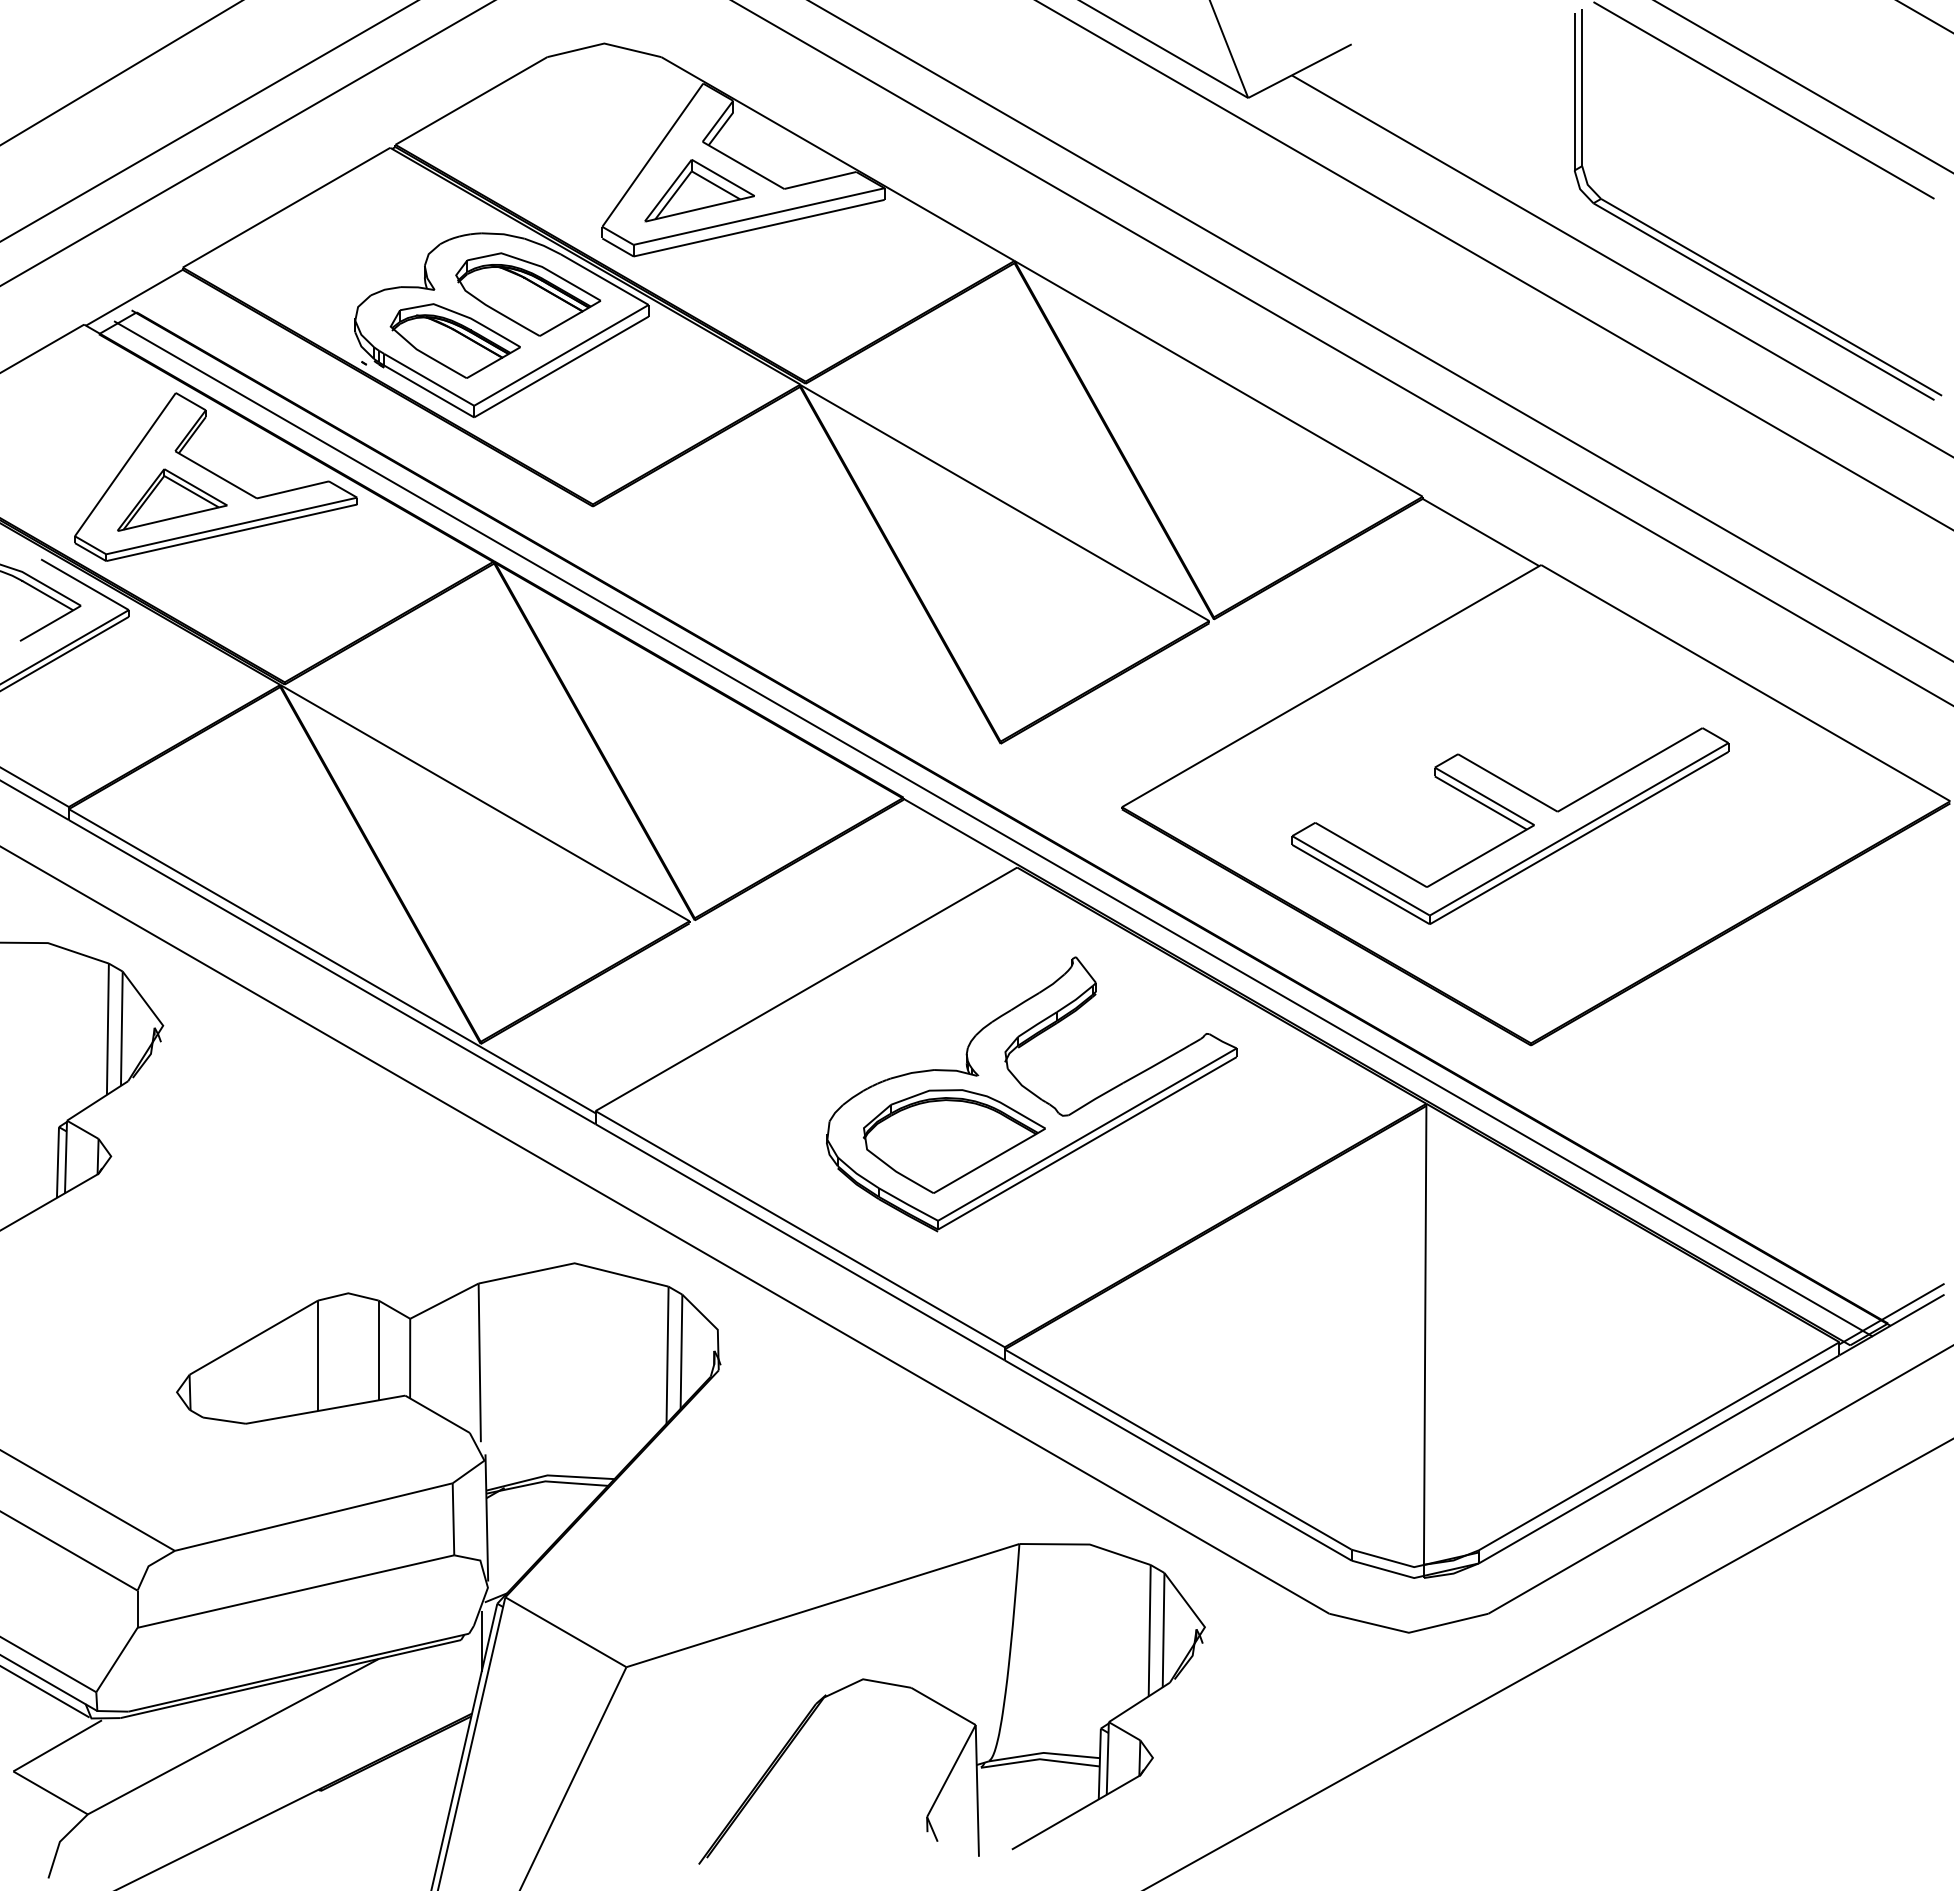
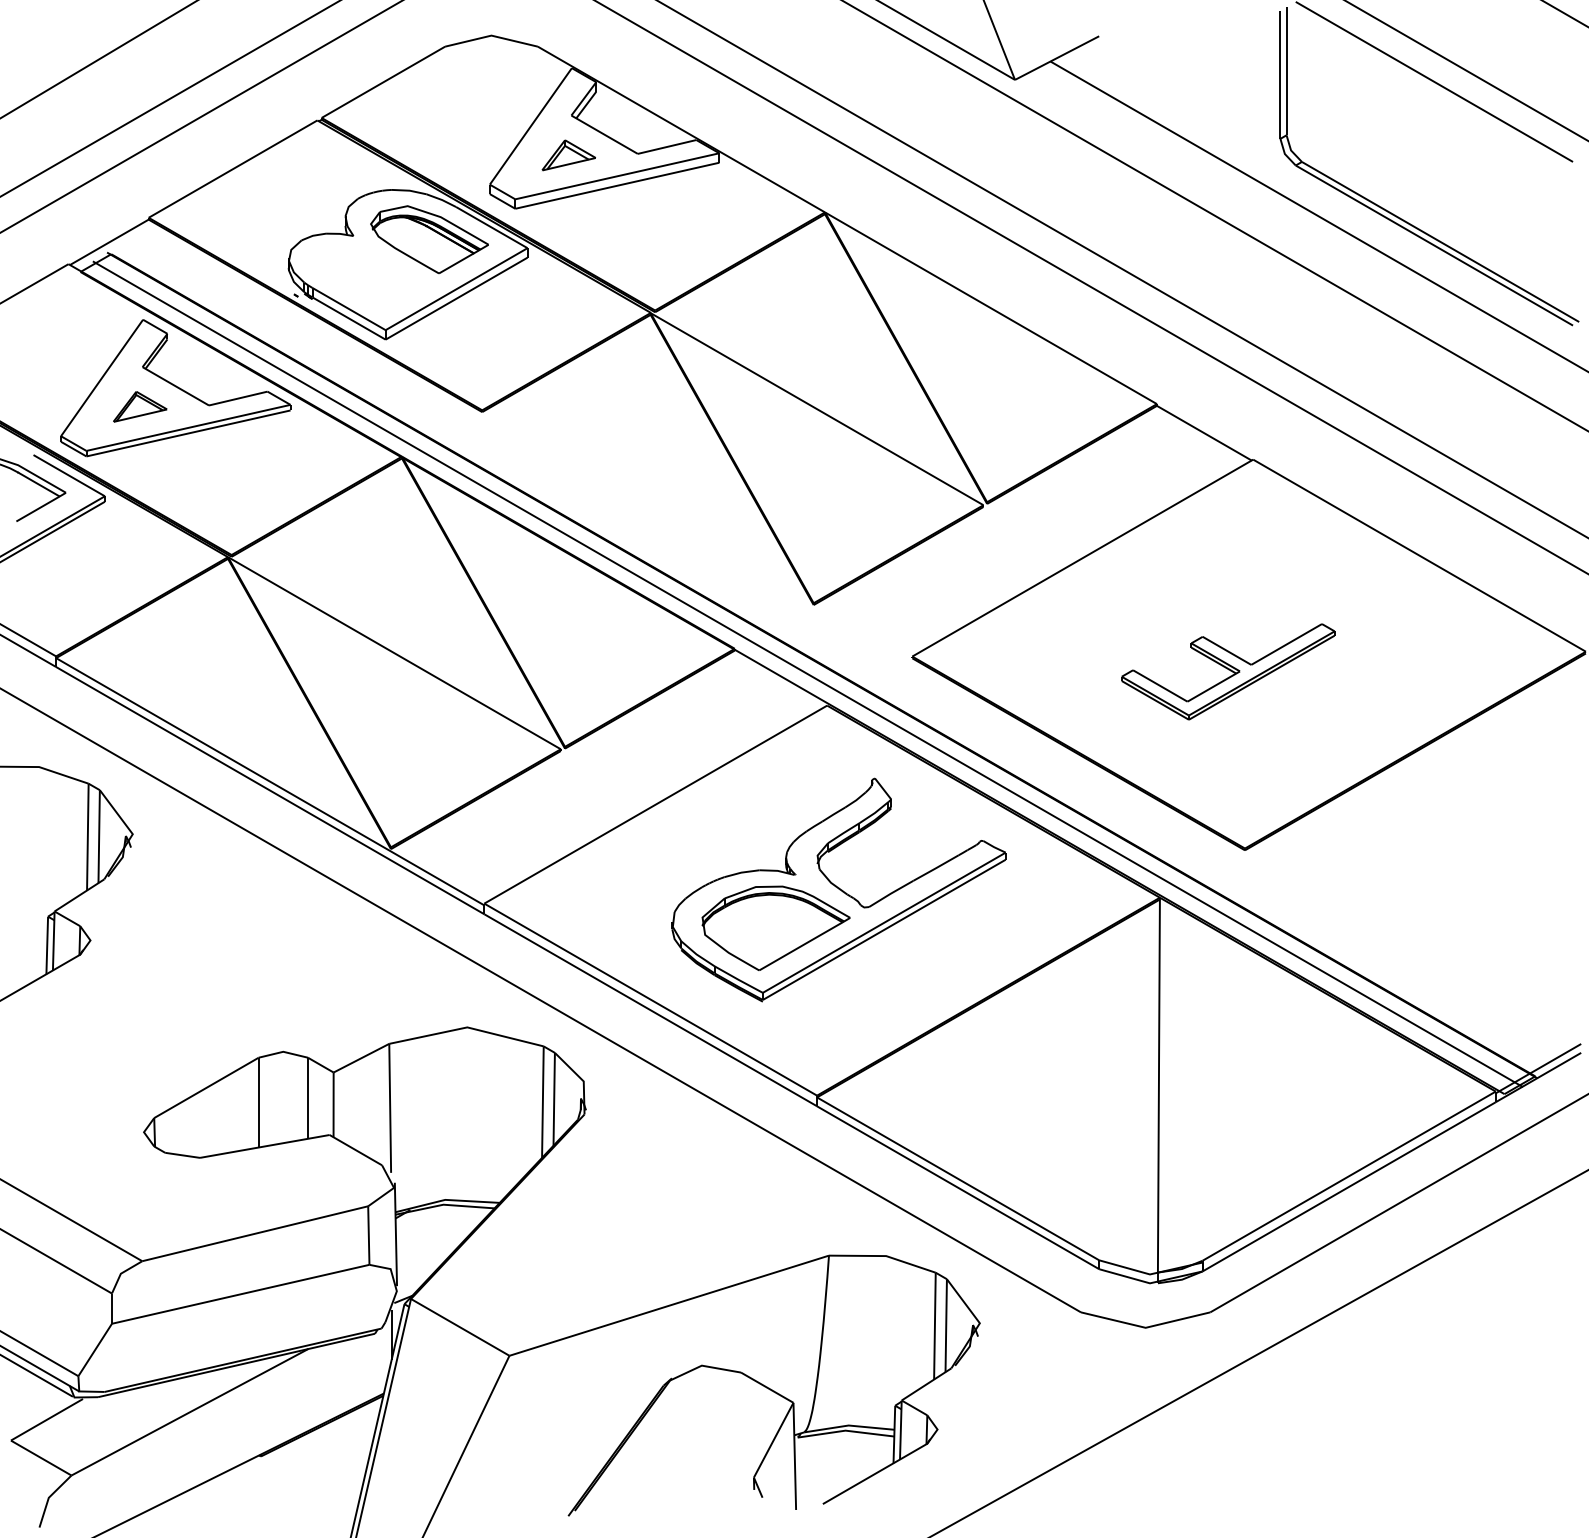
part: (699, 190) -> (568, 155), size x0.6
part: (454, 340) -> (369, 277), removed
part: (172, 499) -> (140, 406), size x0.6
part: (1510, 825) -> (1228, 671), size x0.6

